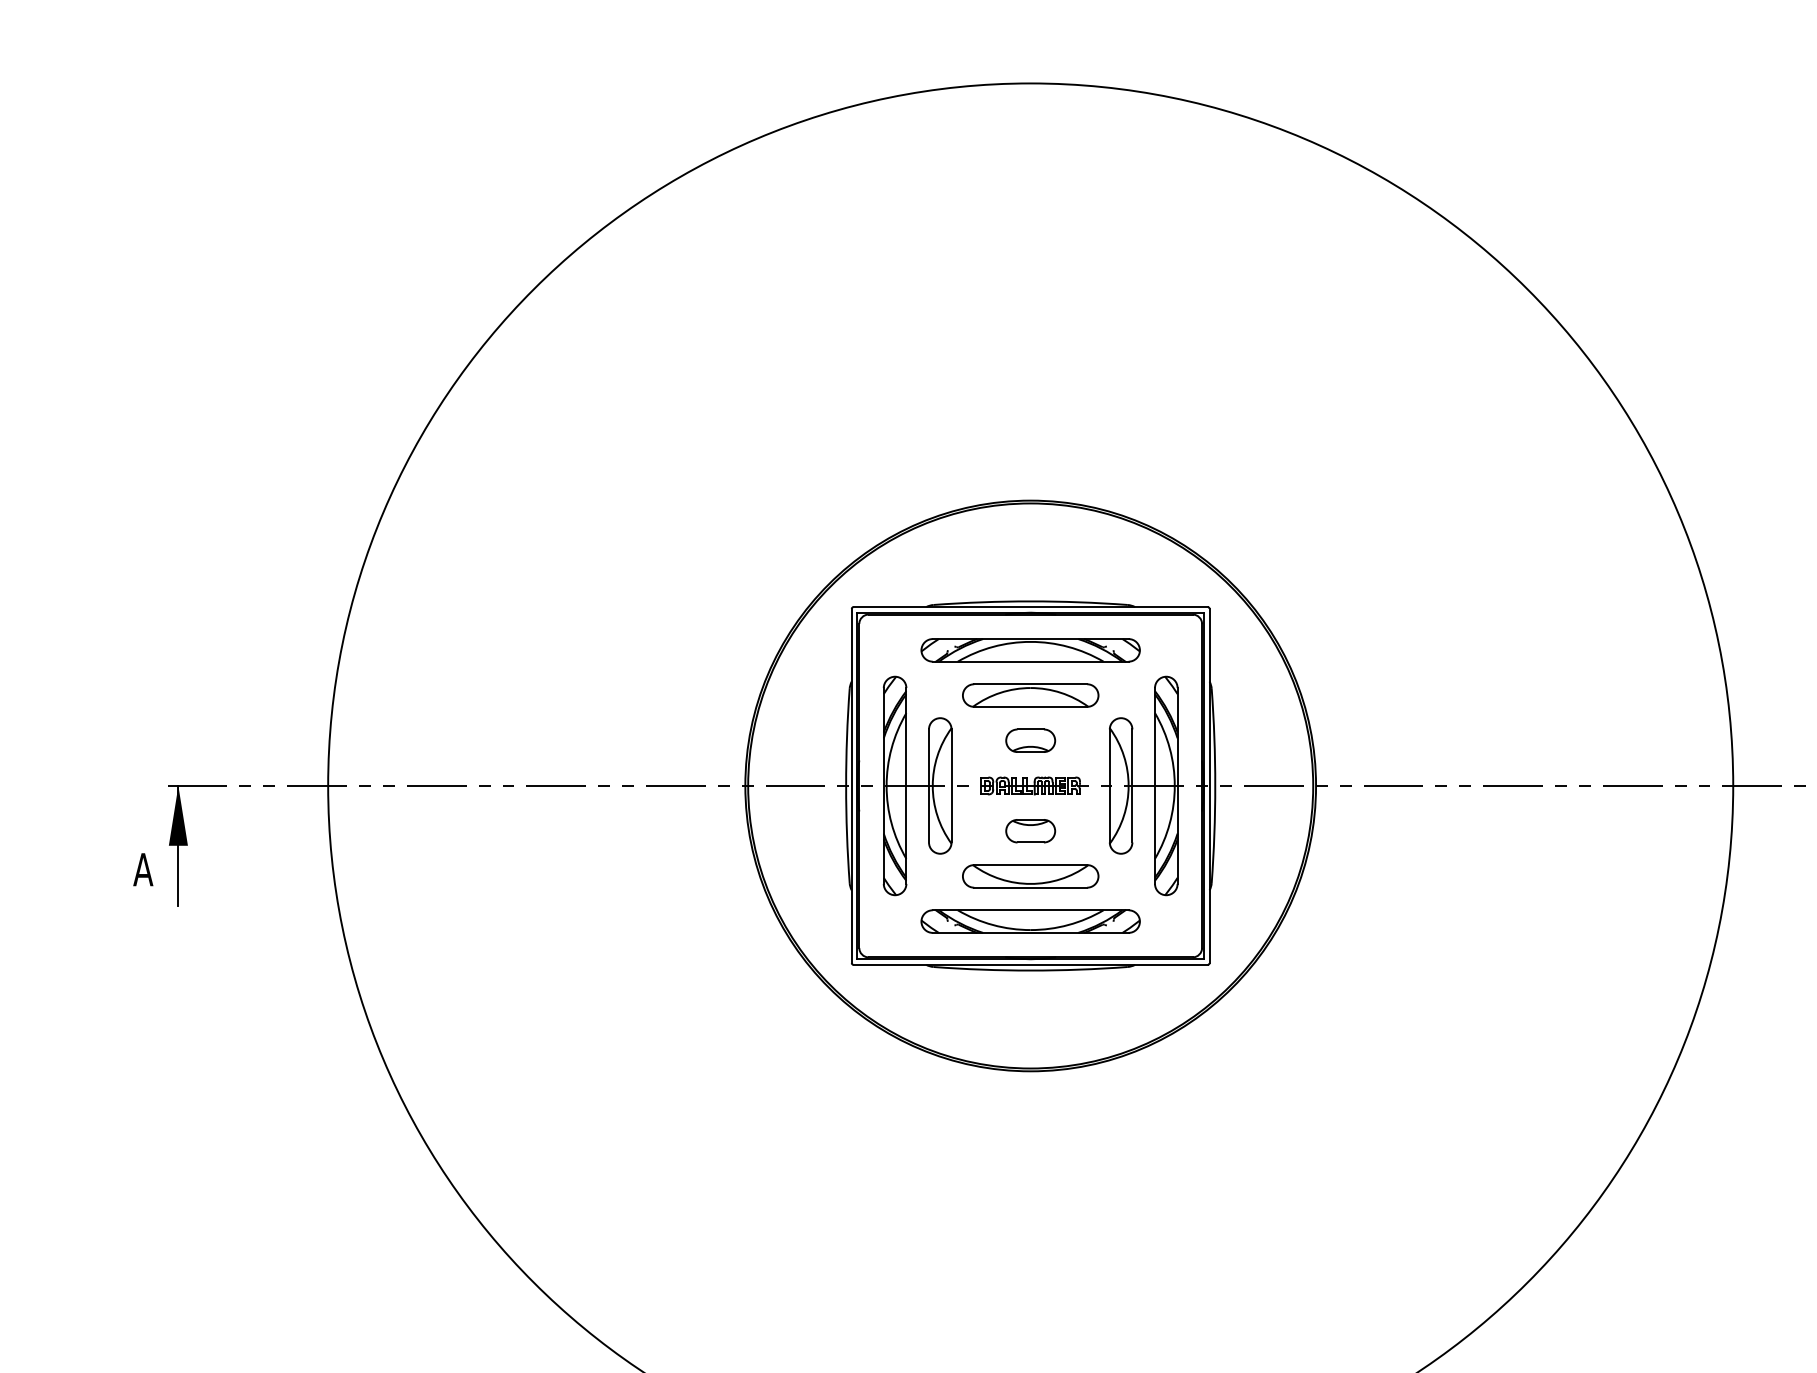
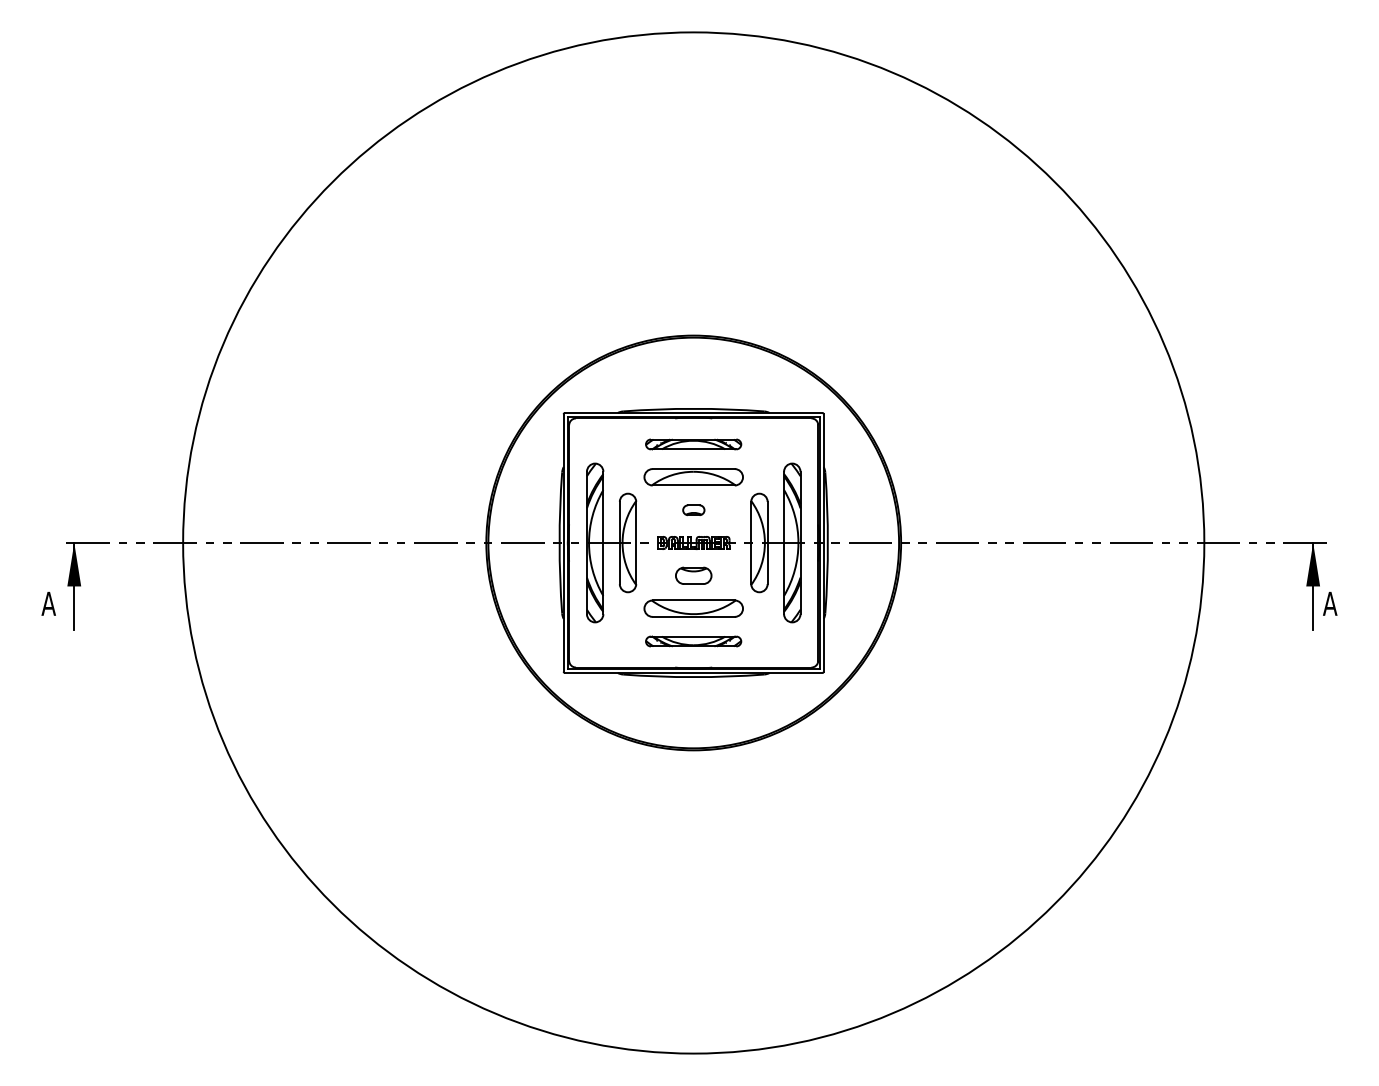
part: (1030, 650) -> (693, 444), size x0.6
part: (1030, 741) -> (693, 510), size x0.6
part: (1030, 921) -> (693, 641), size x0.6

